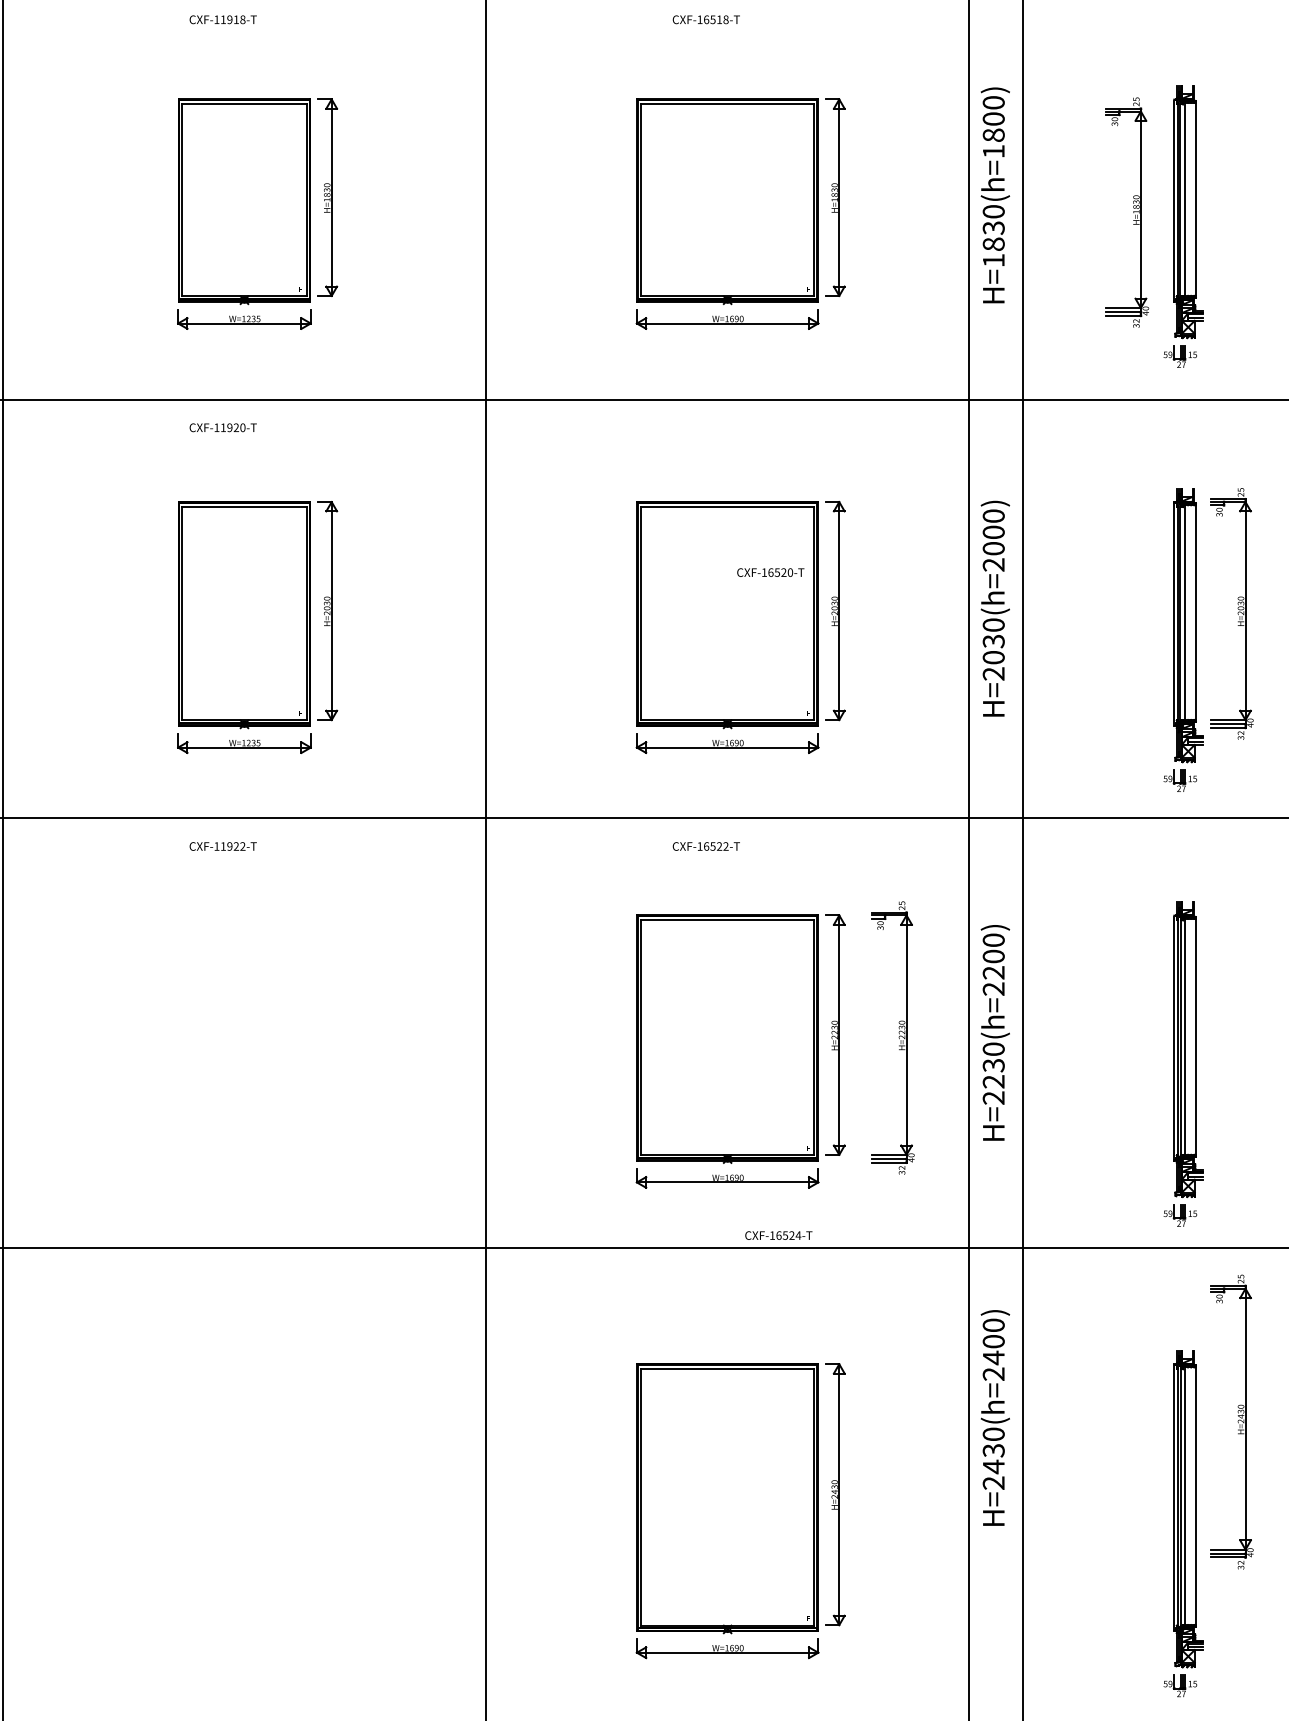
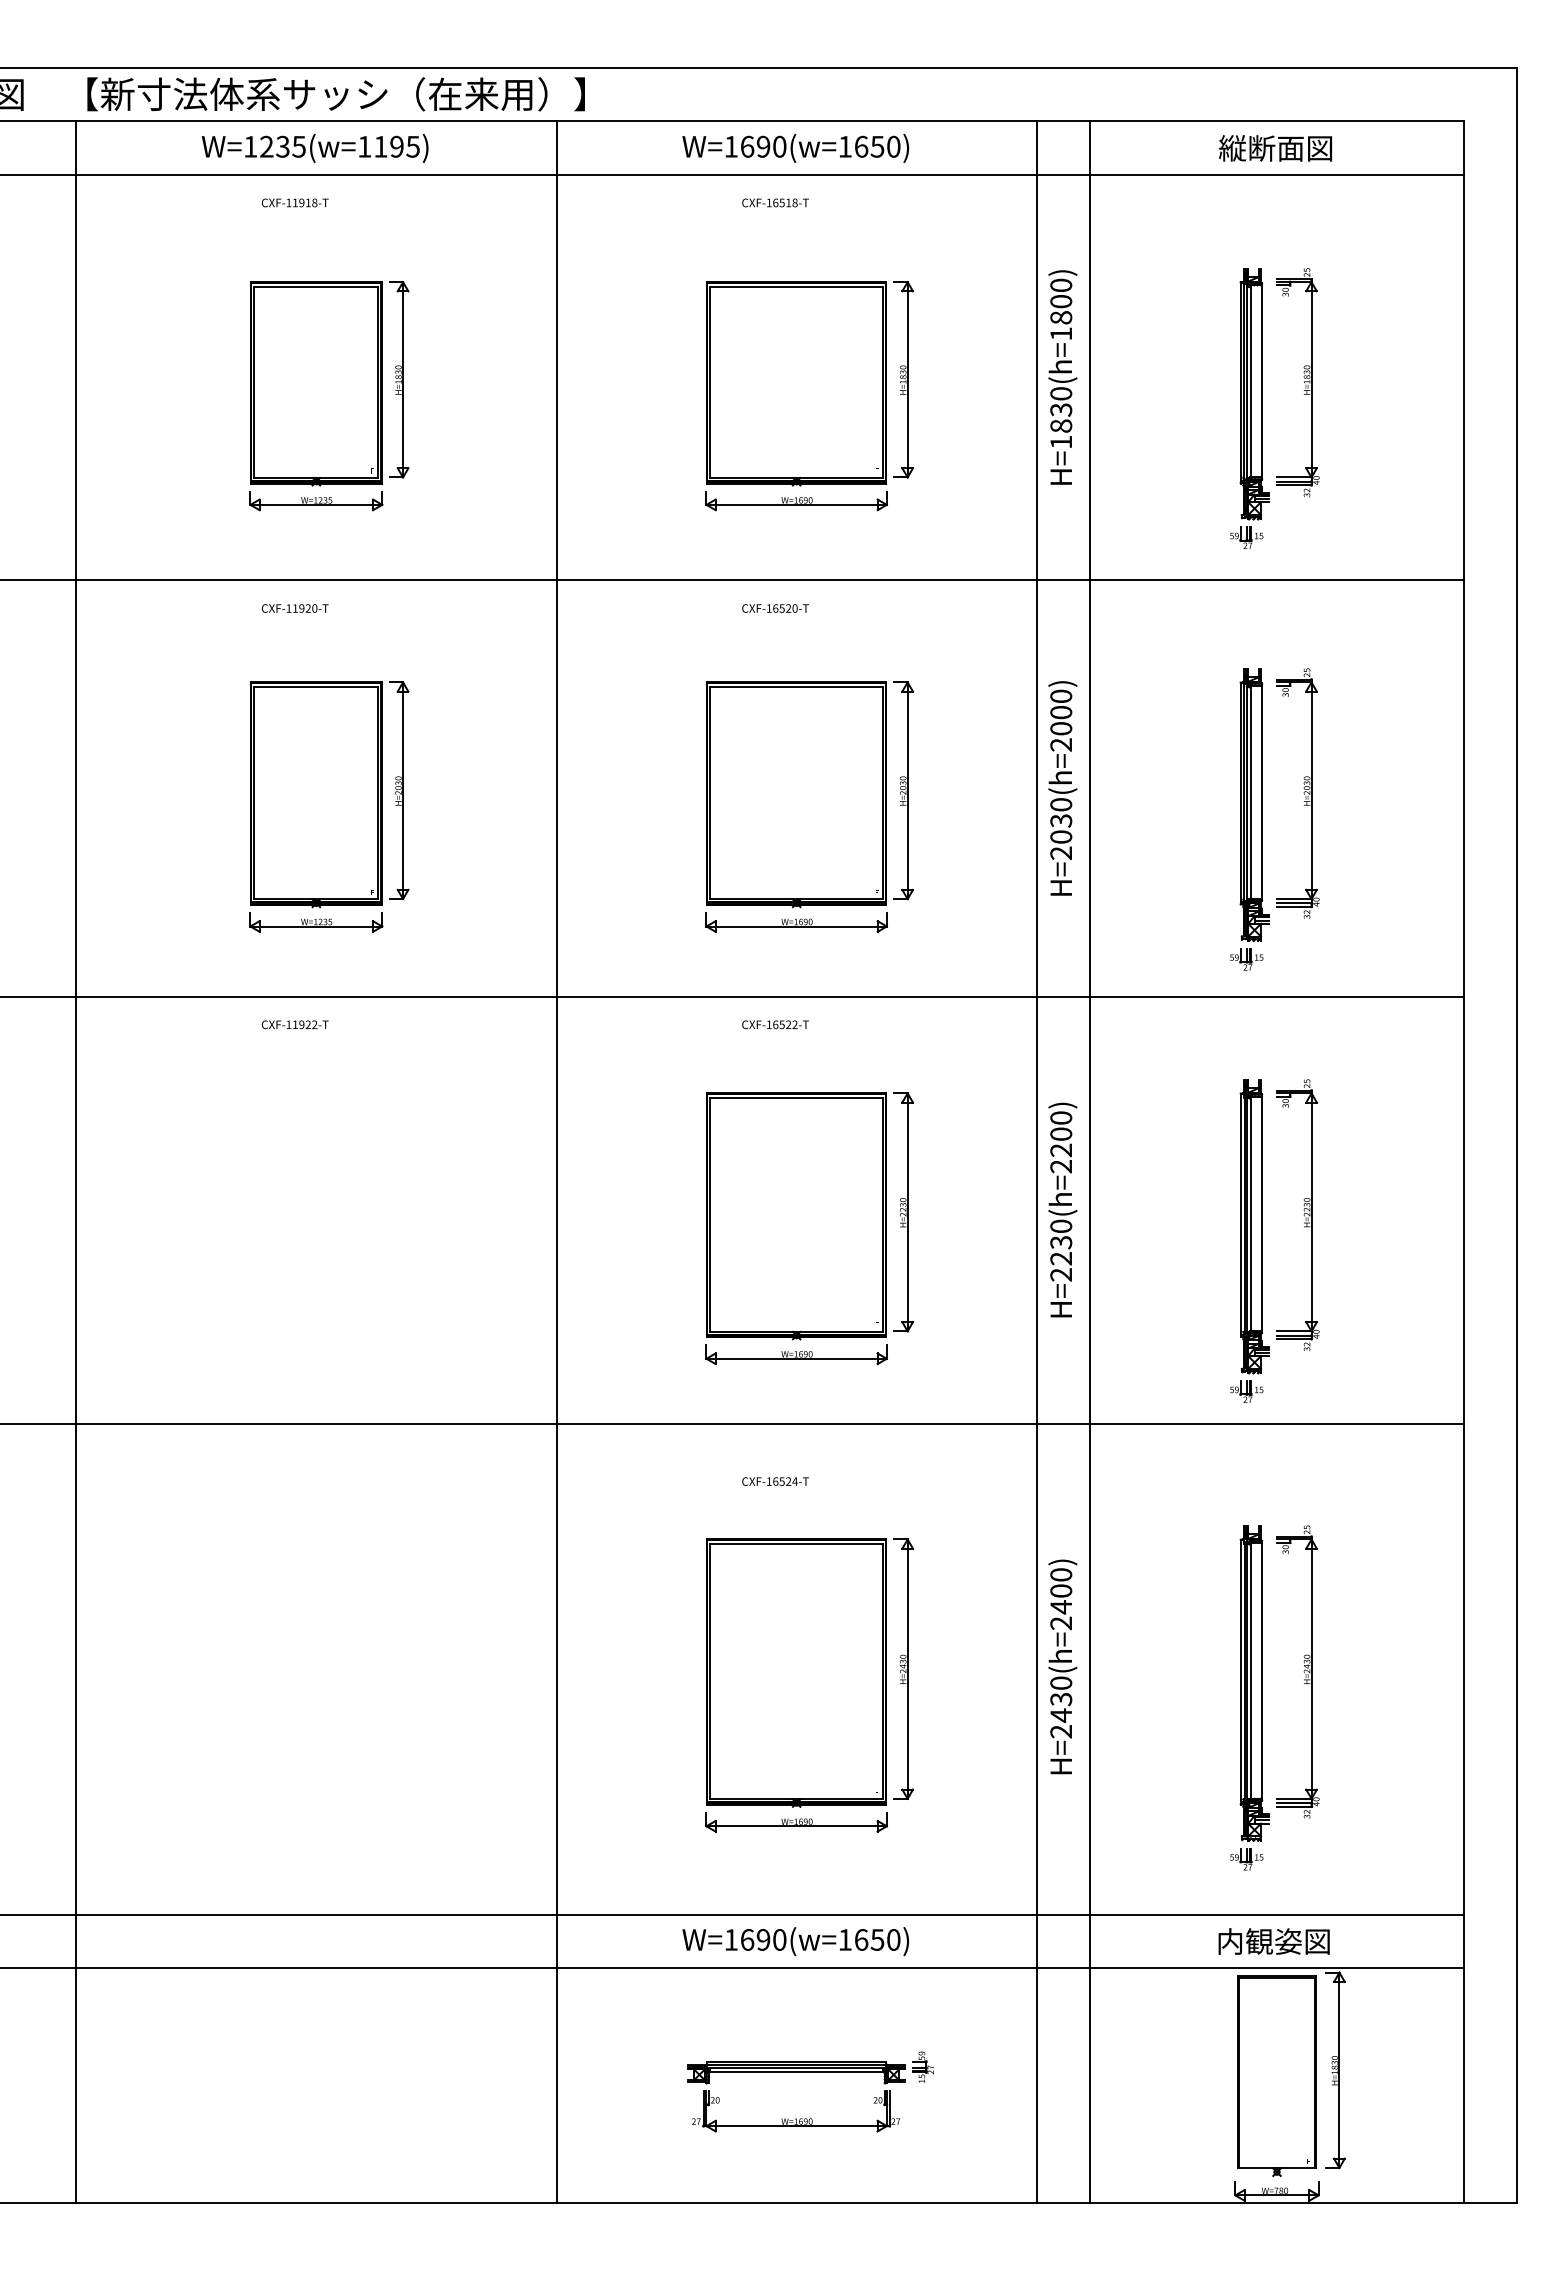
part: (1133, 212) -> (1304, 382), moved
text: (770, 572) -> (775, 608), moved
part: (898, 1037) -> (1303, 1214), moved
text: (778, 1235) -> (775, 1481), moved
text: (995, 1417) -> (1062, 1666), moved
part: (1231, 1421) -> (1297, 1671), moved

